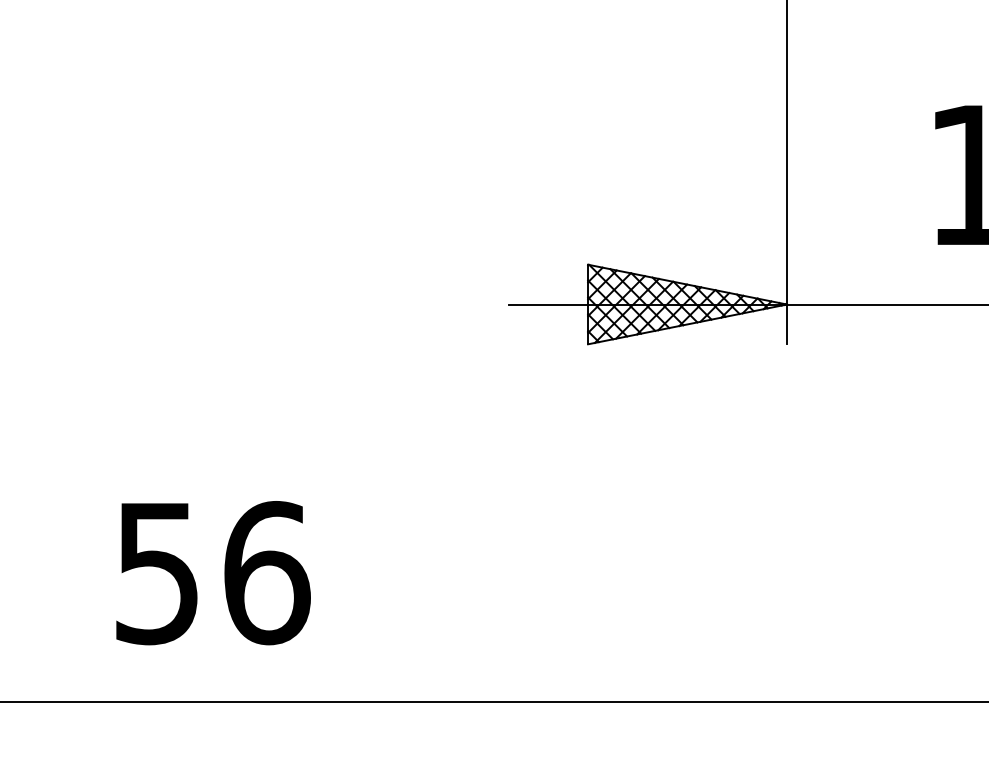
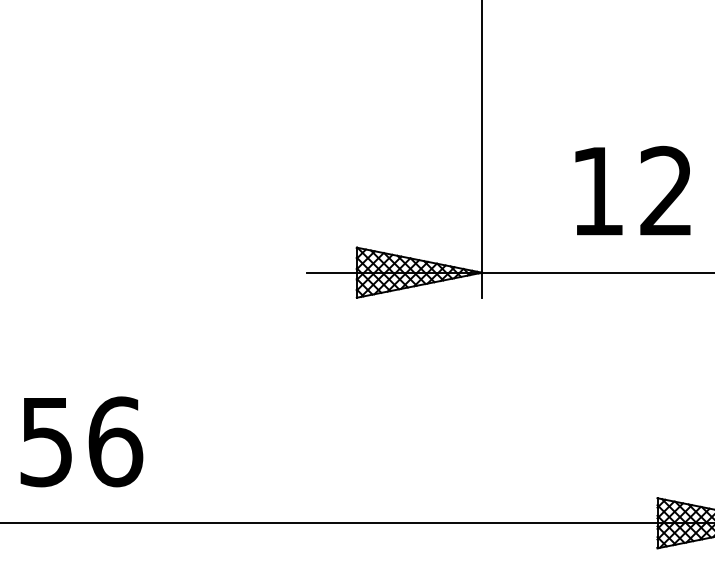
text: (212, 572) -> (81, 441), moved

